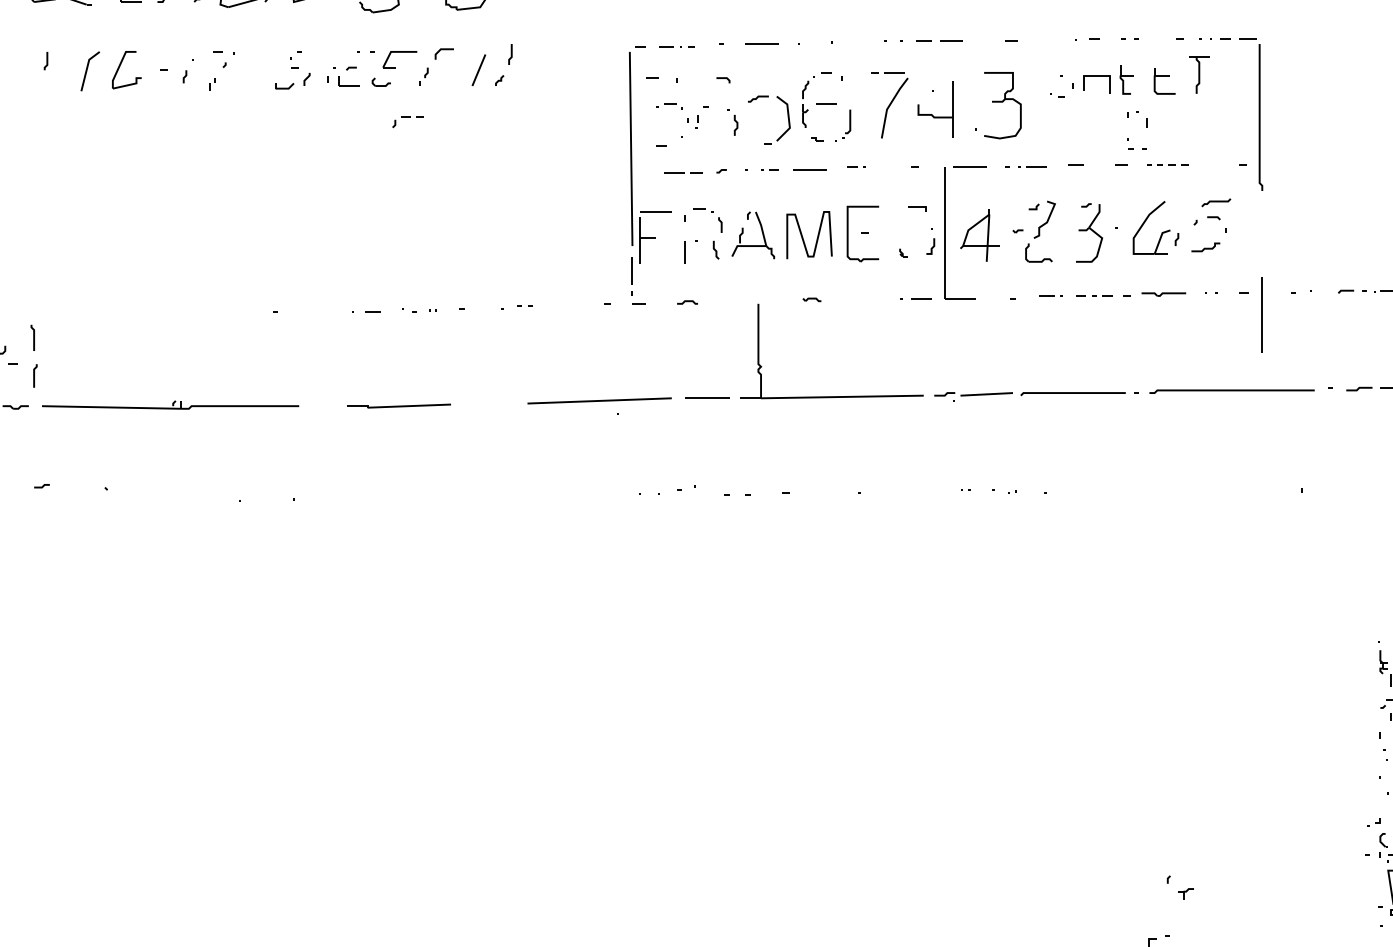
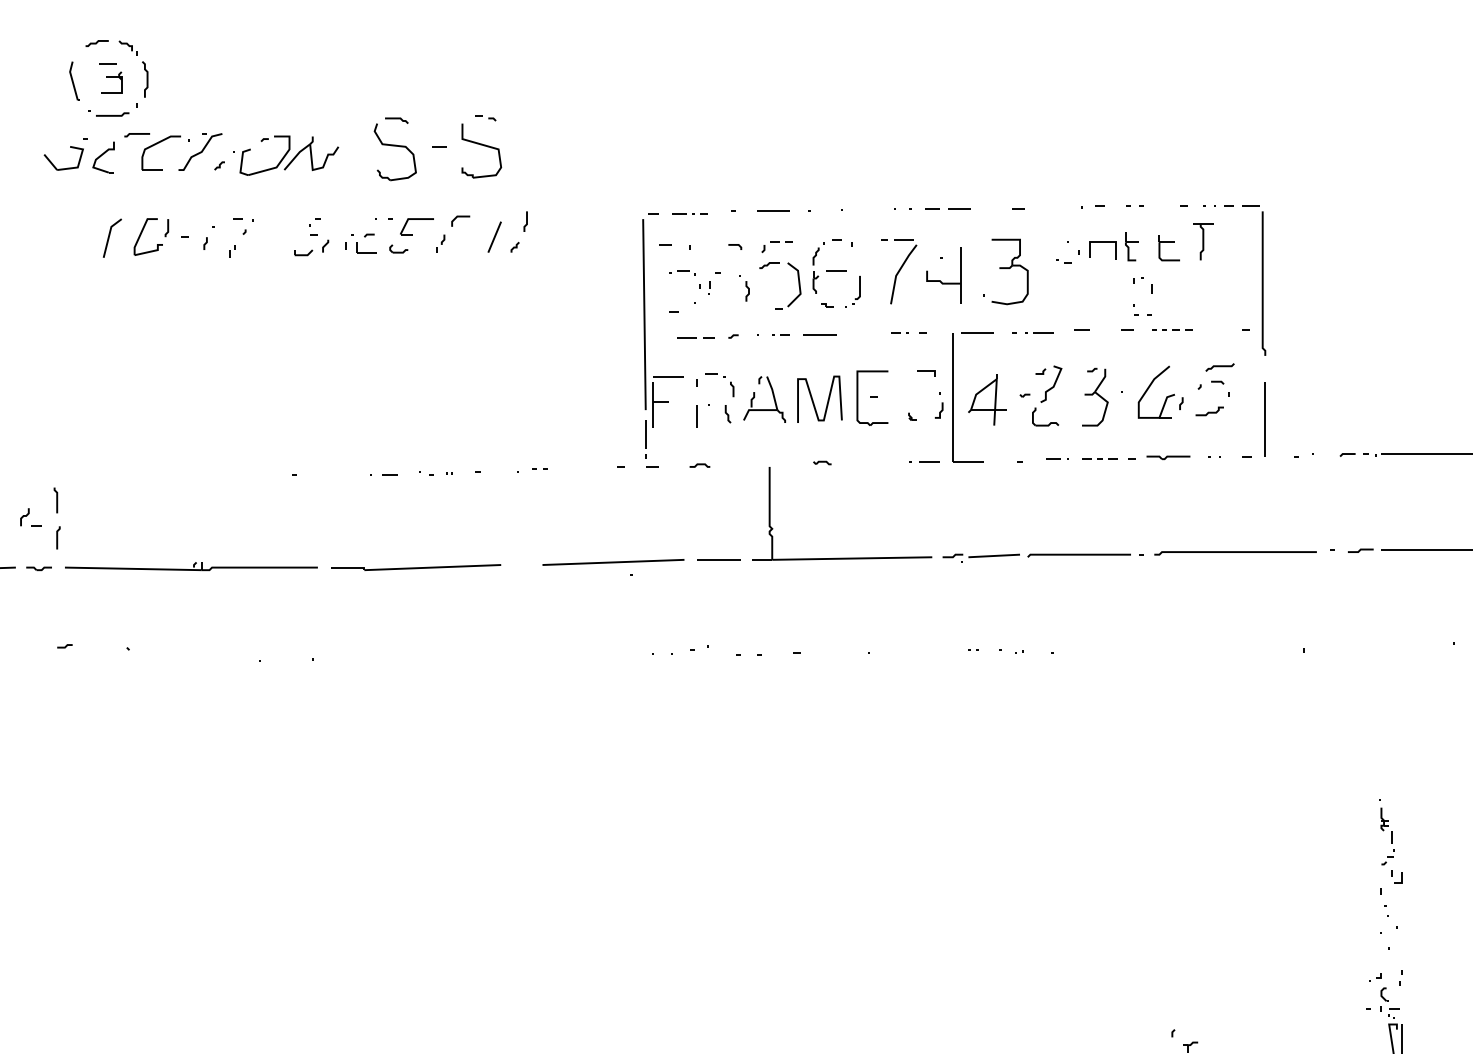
line: (46, 61) -> (167, 228), moved
part: (407, 121) -> (776, 246), moved
line: (855, 167) -> (899, 332), moved
line: (1261, 315) -> (1264, 419), moved
part: (399, 406) -> (416, 567), size x1.67

